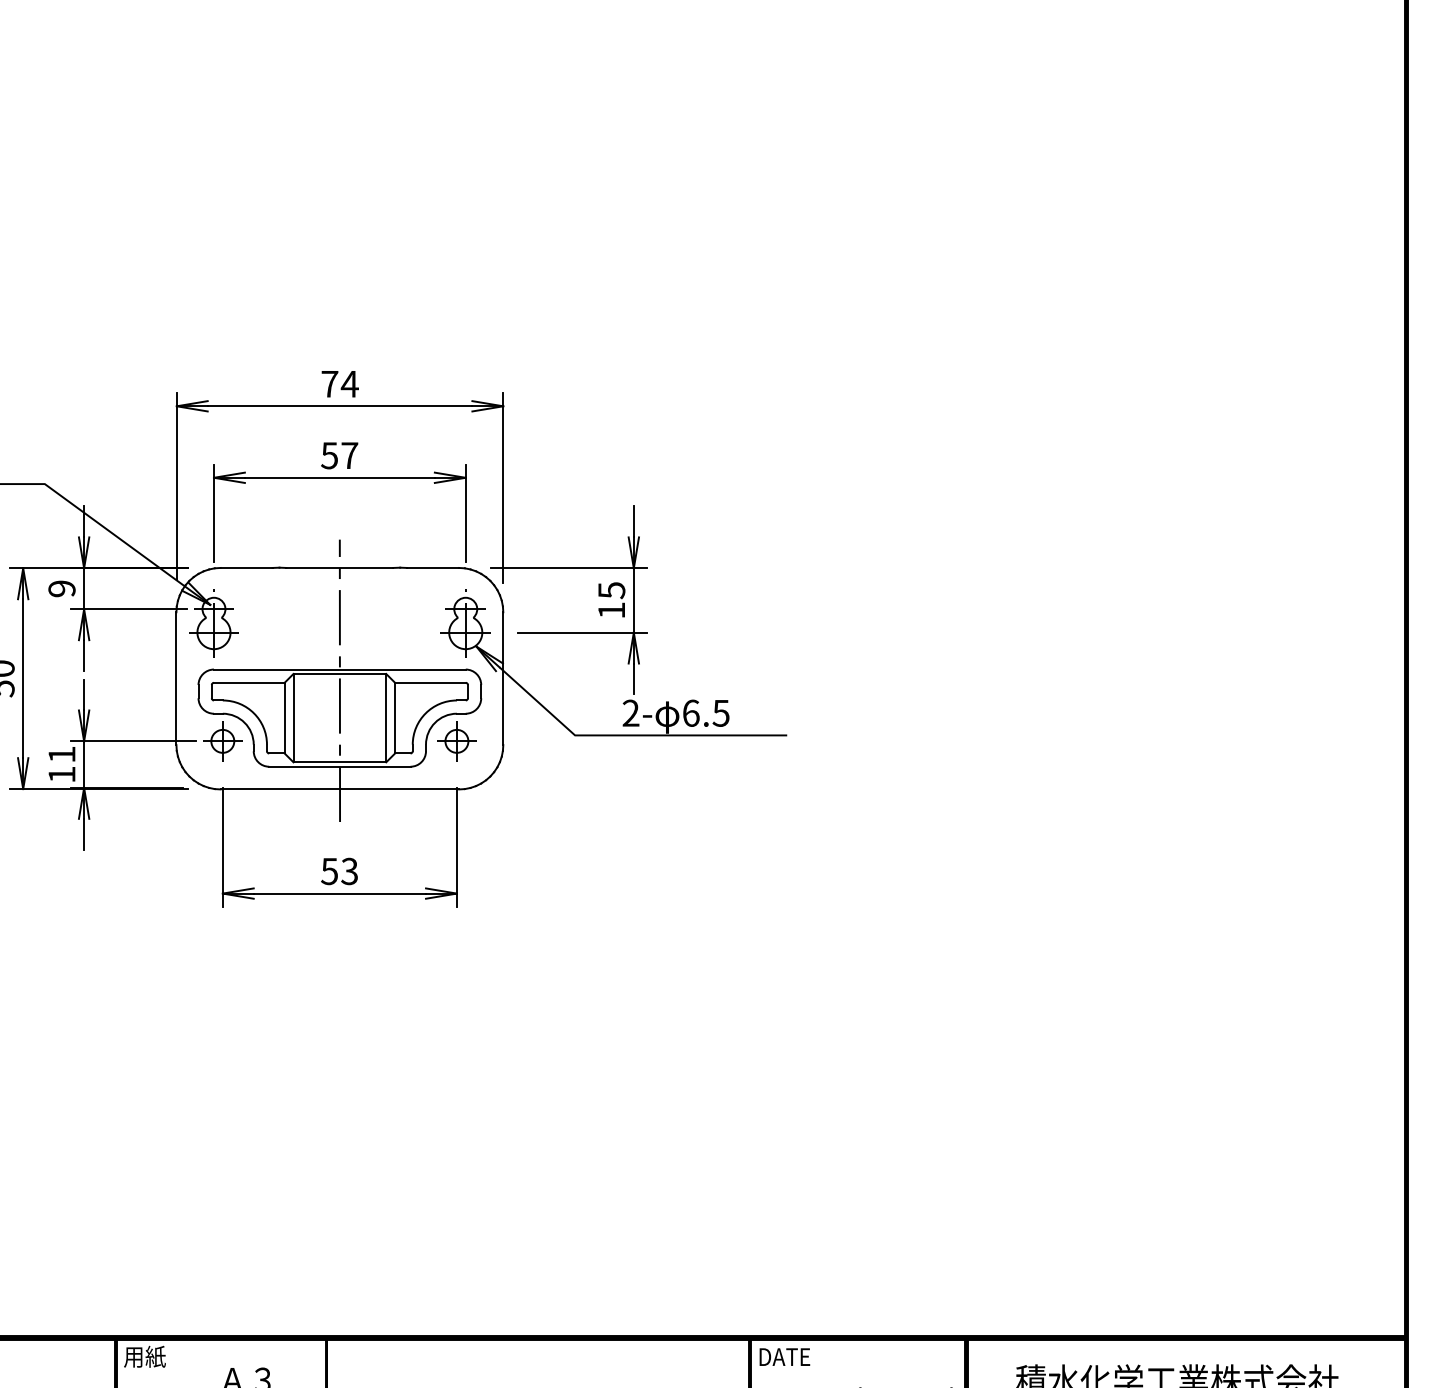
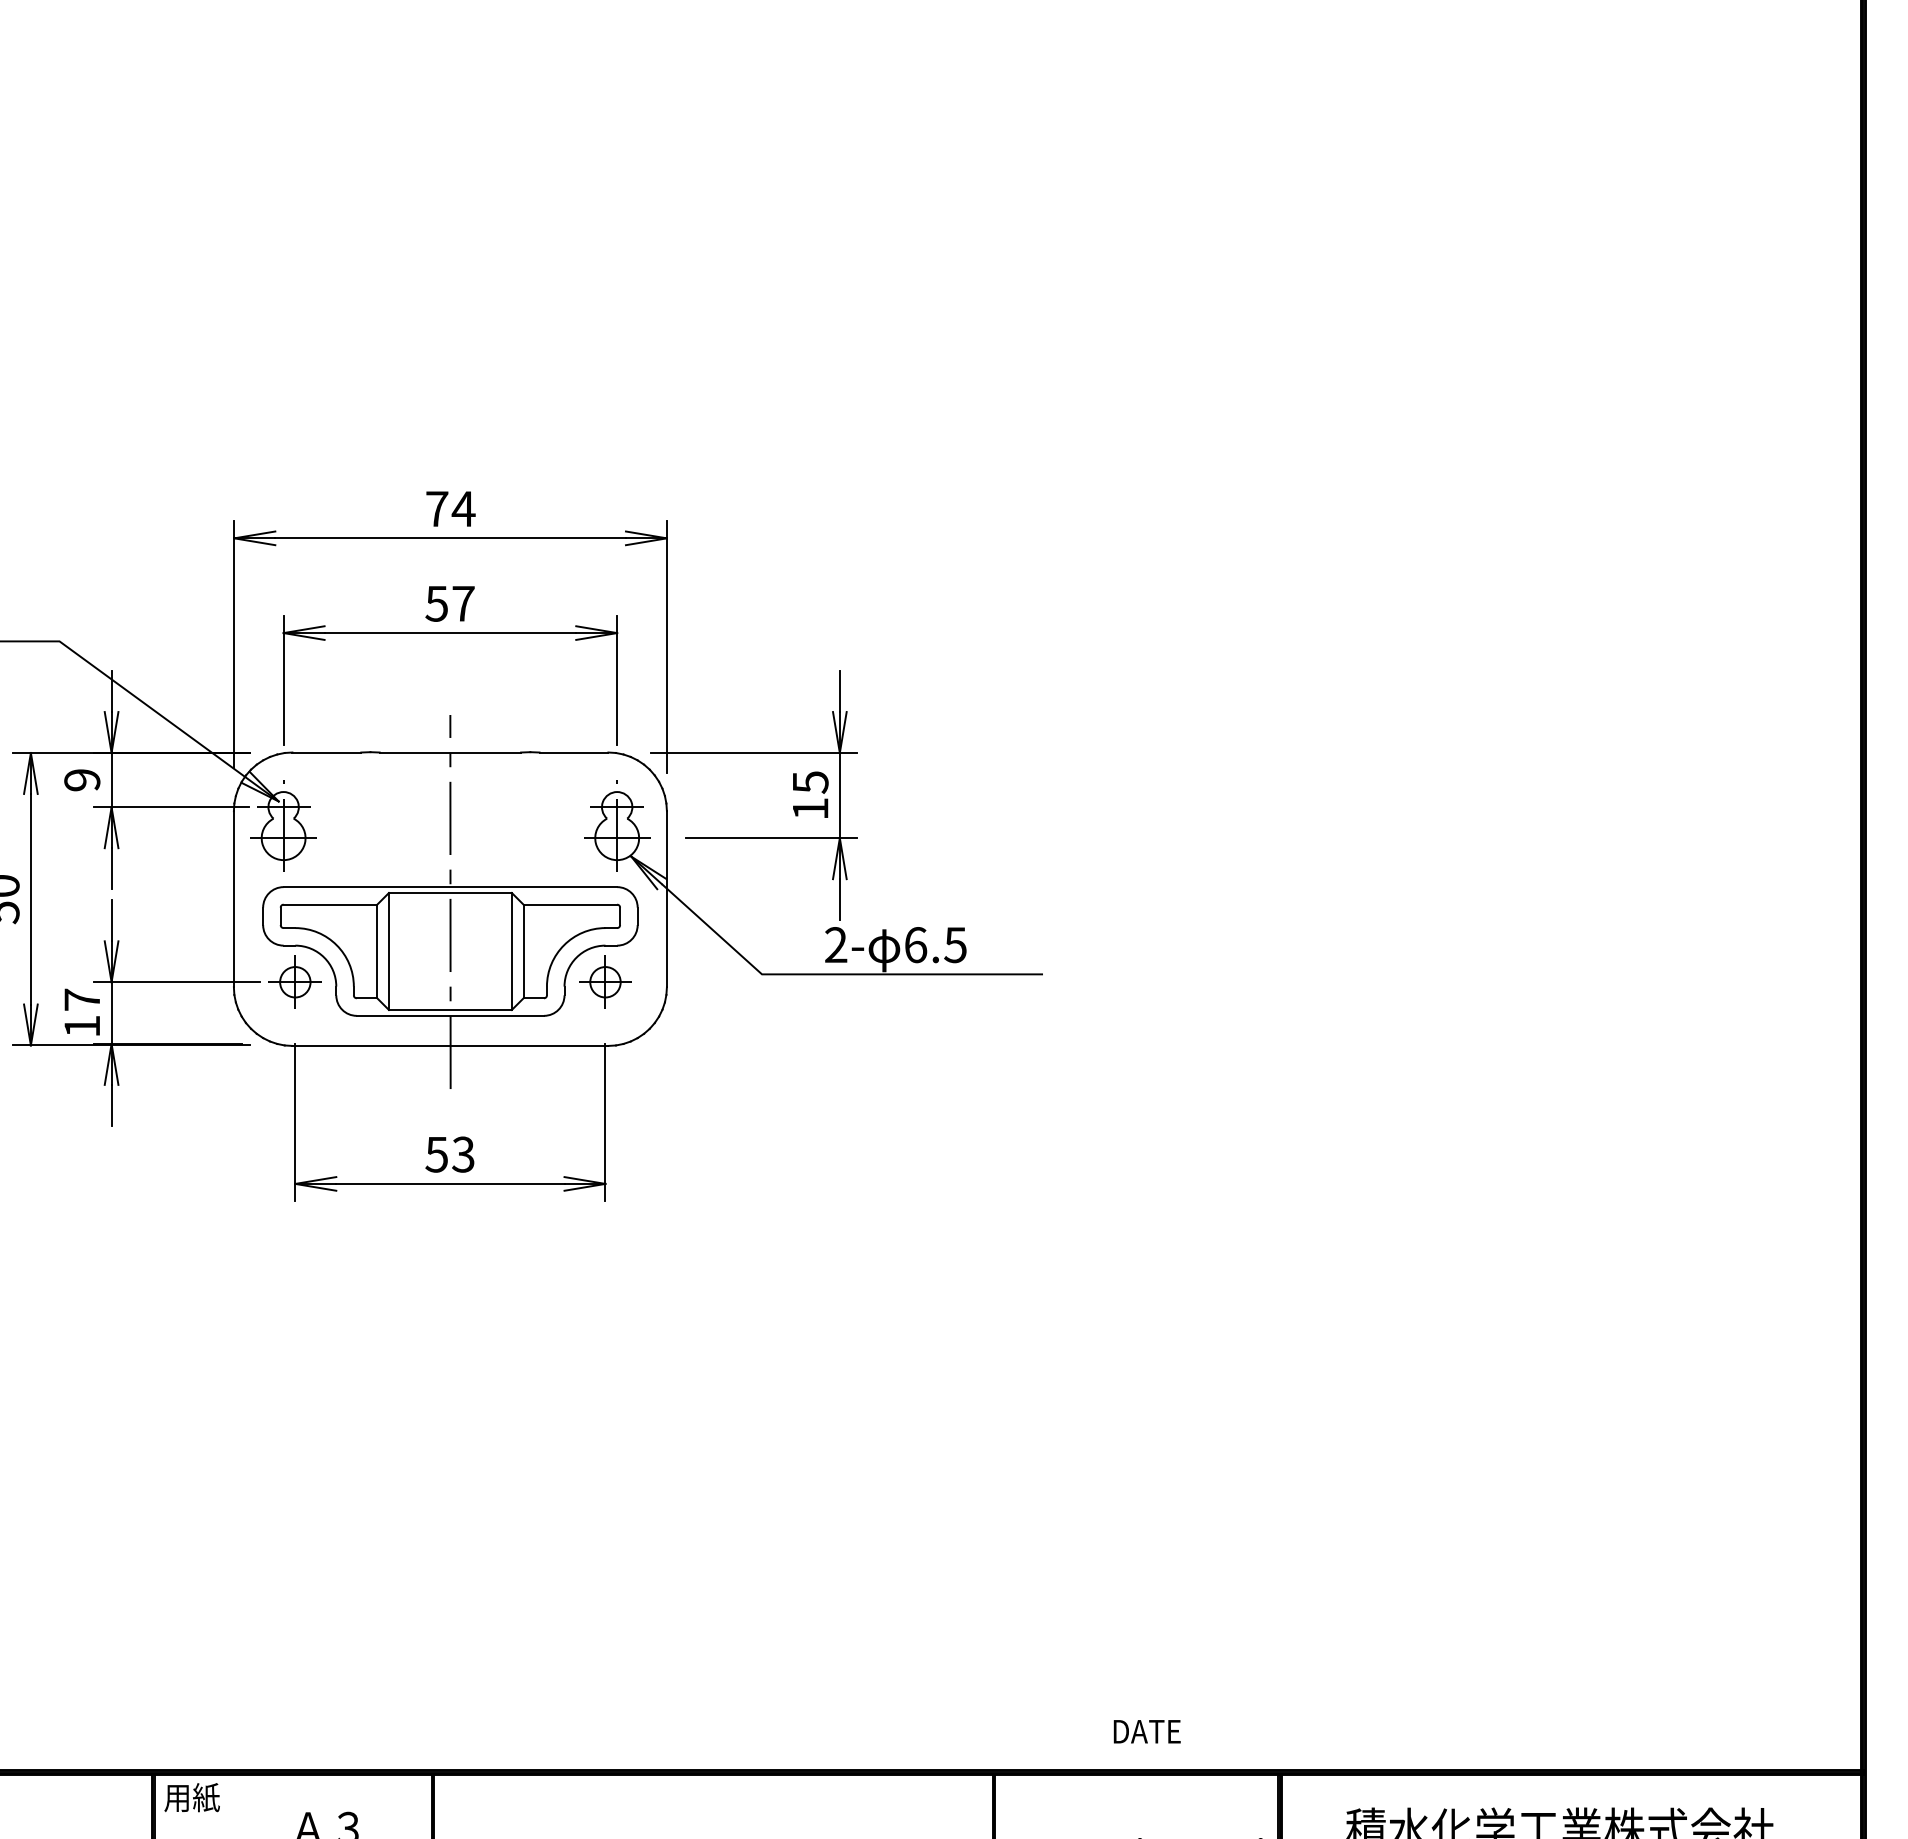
text: (61, 754) -> (81, 999), 11 -> 17
text: (784, 1356) -> (1146, 1730), moved

